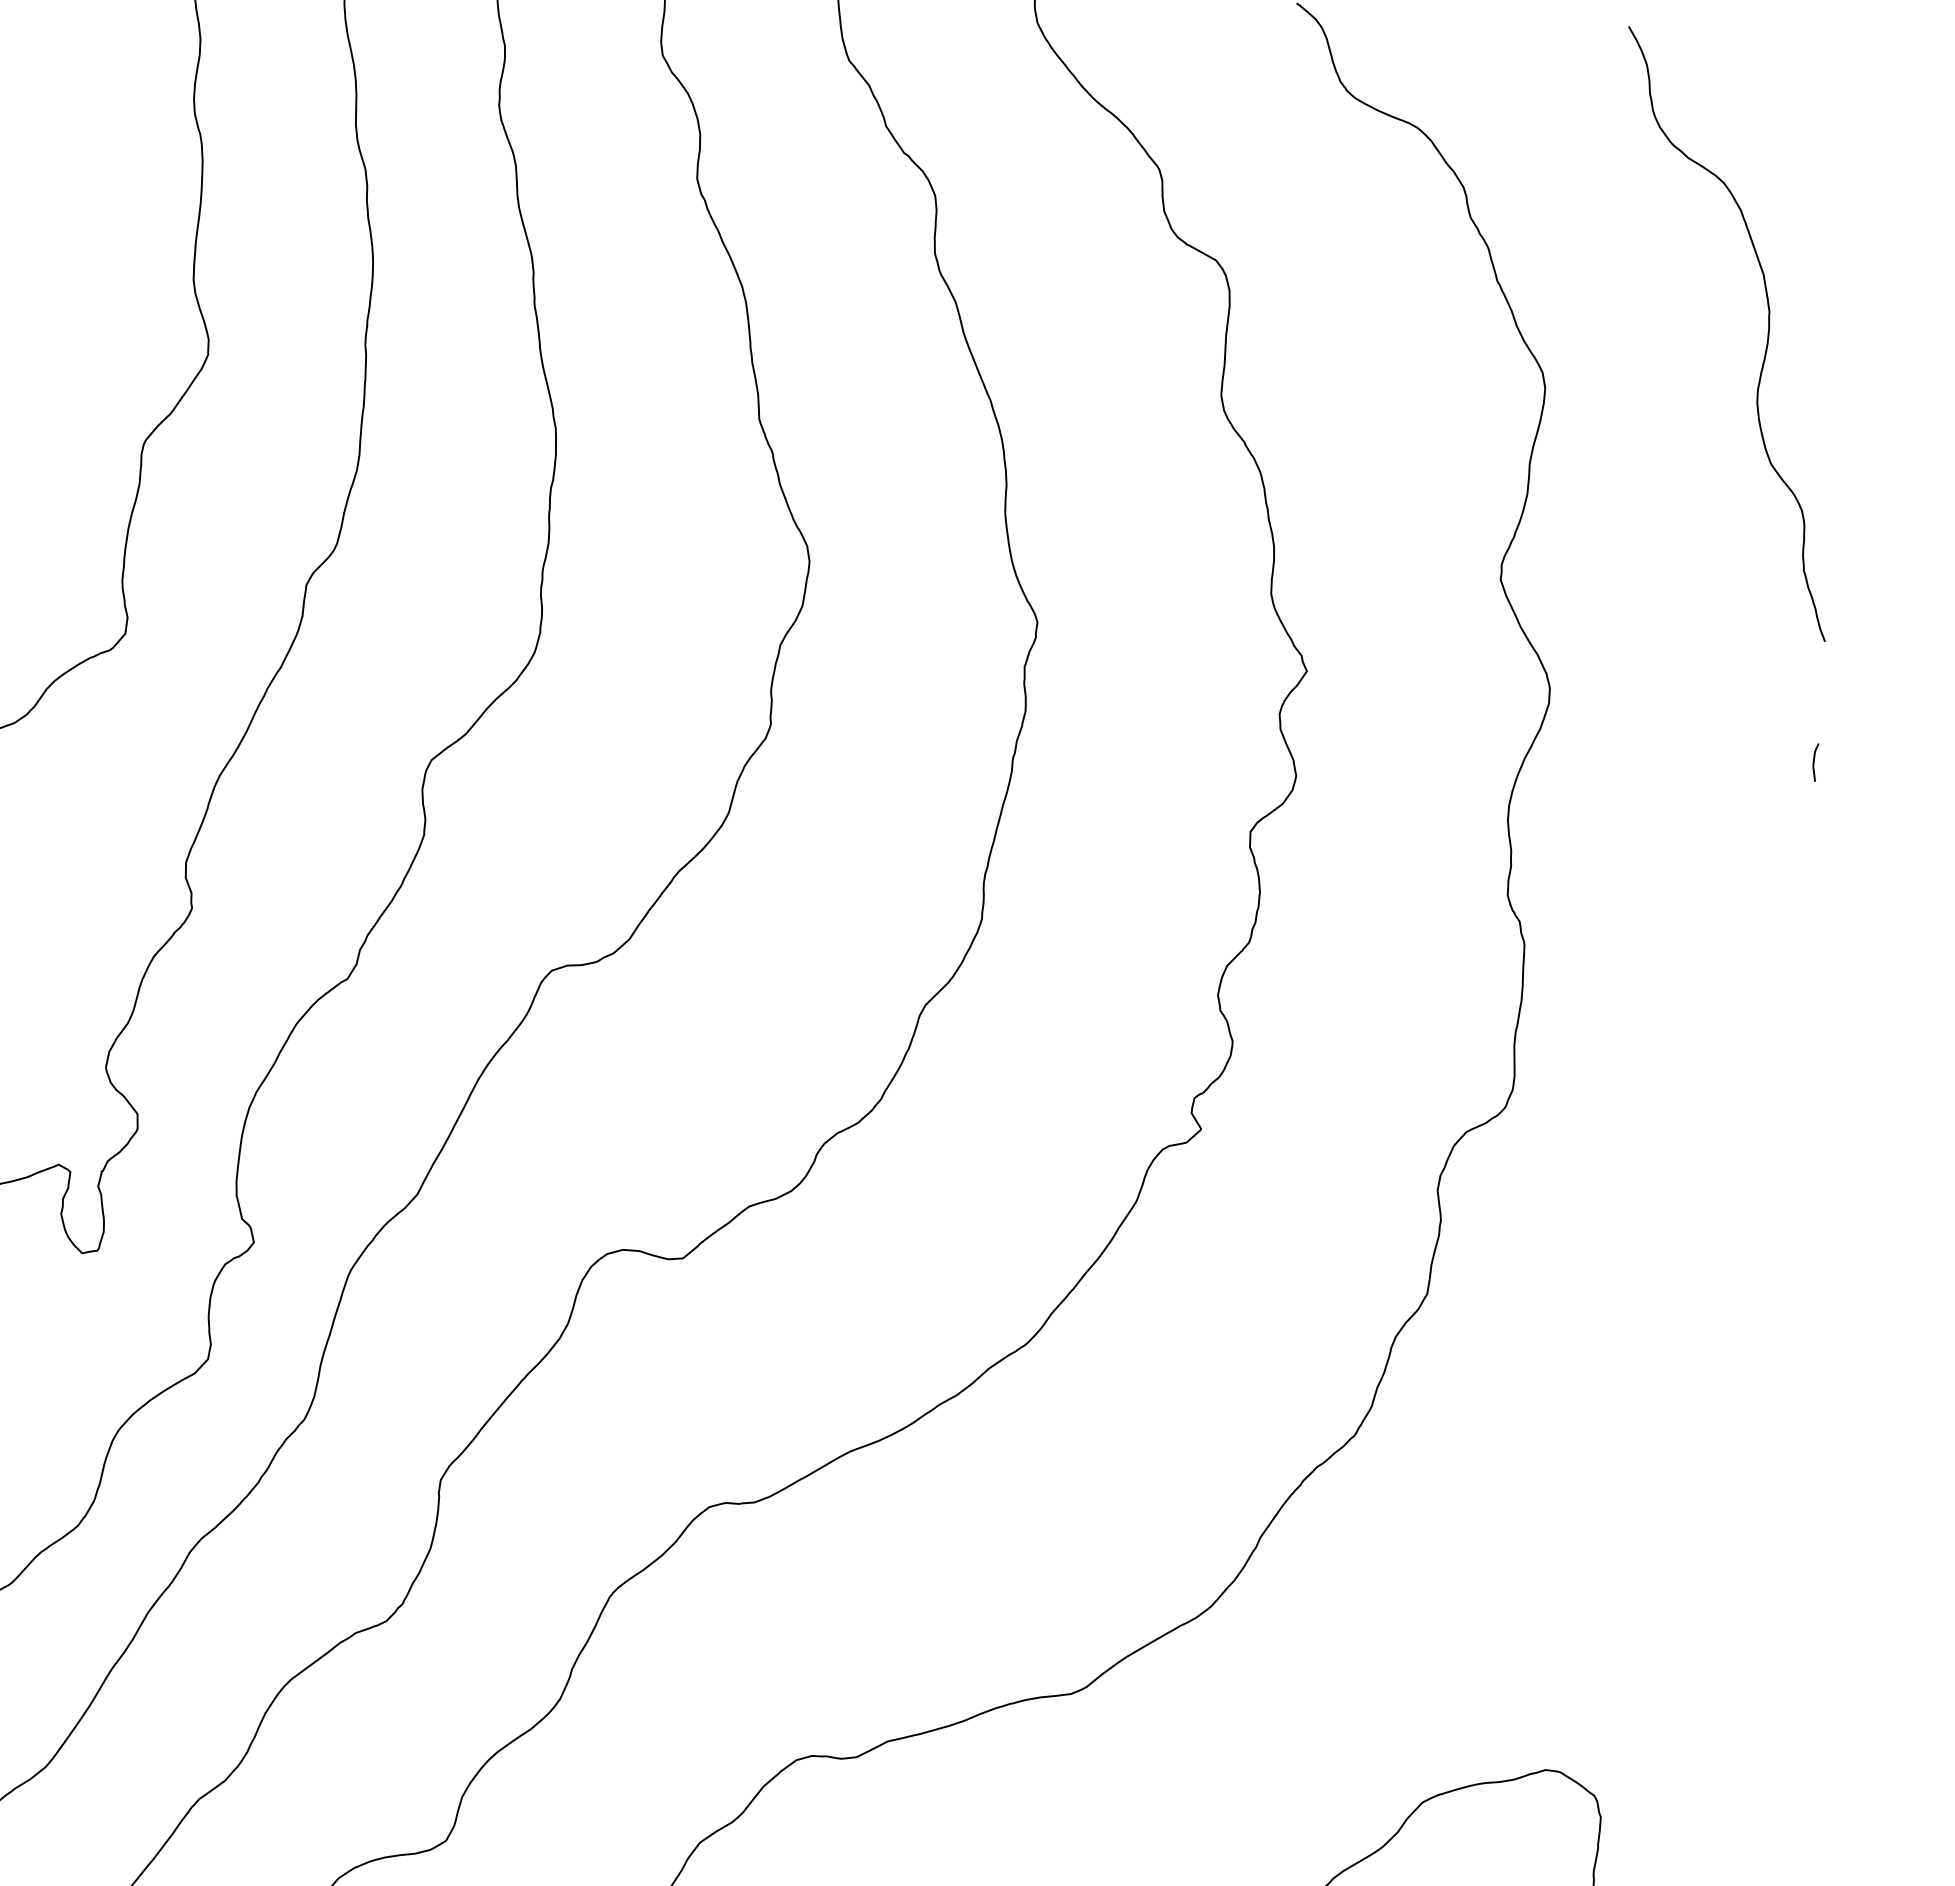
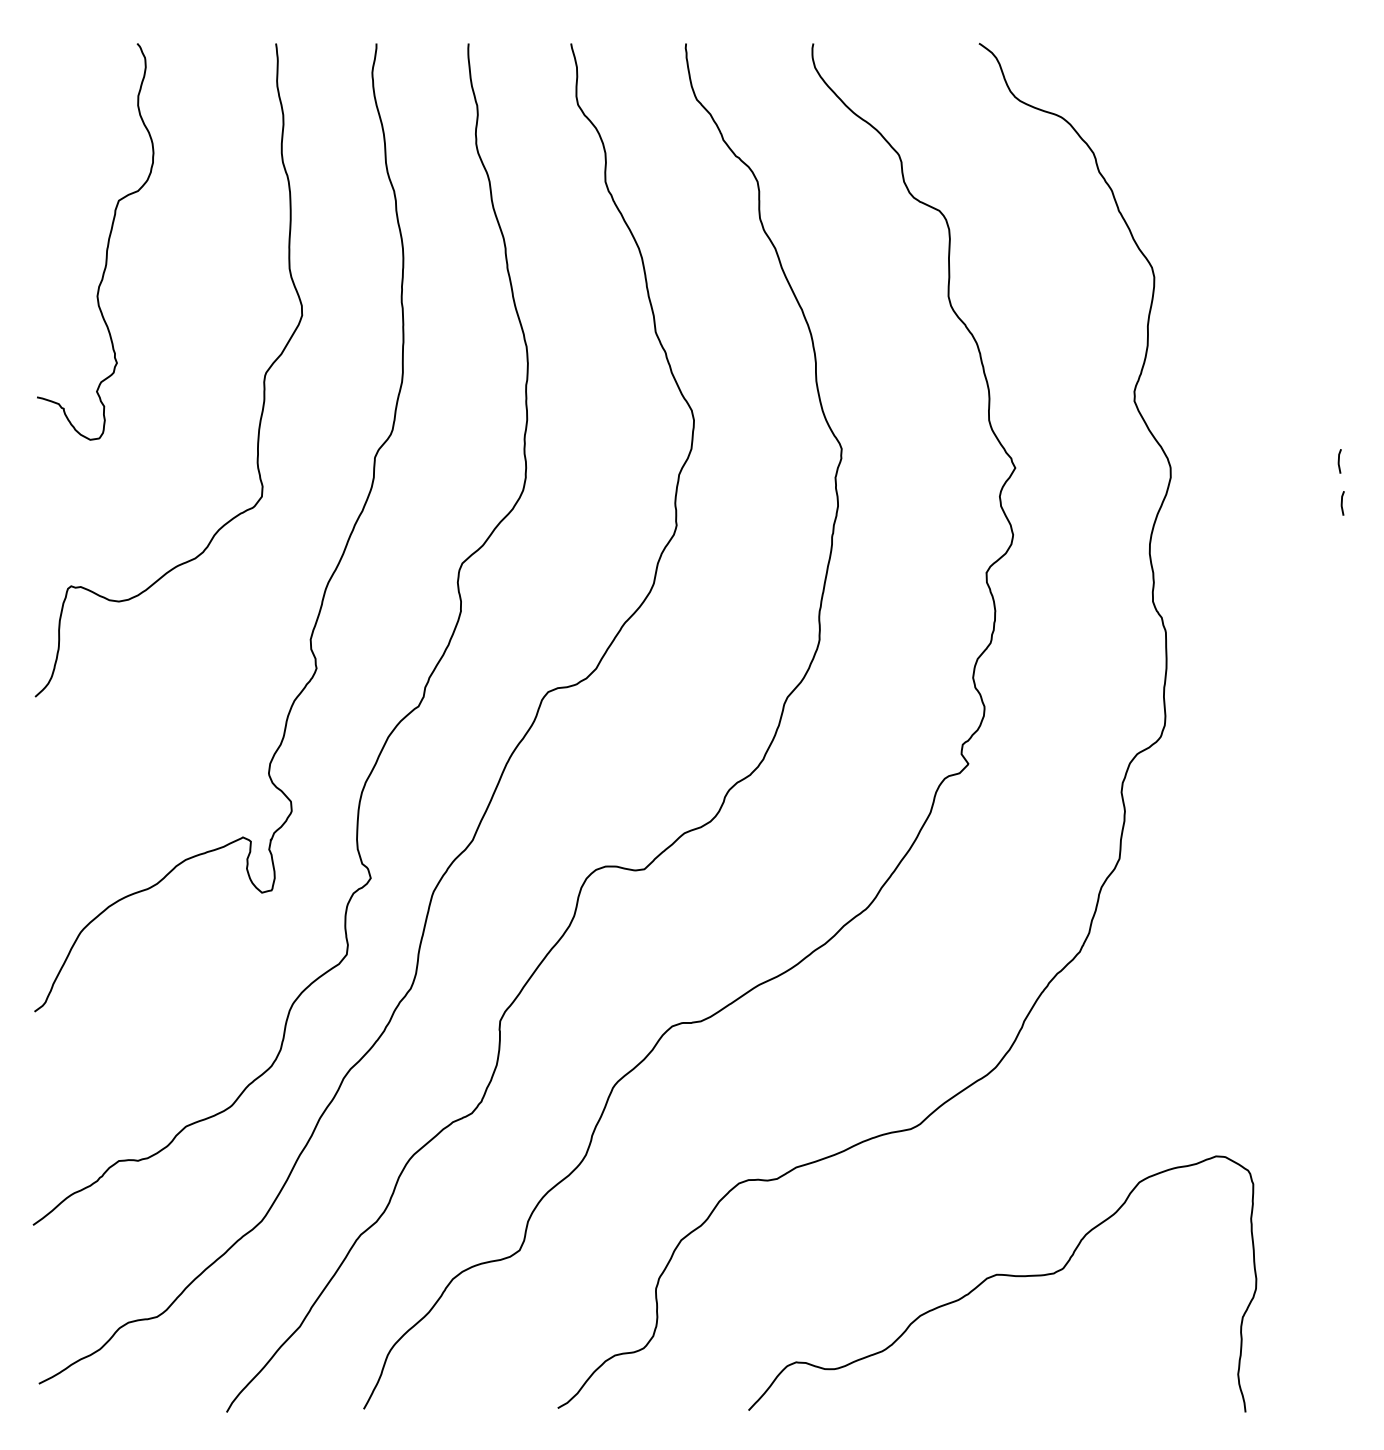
curve: (1765, 344) -> (1292, 239), removed
line: (1814, 696) -> (1339, 461), added

